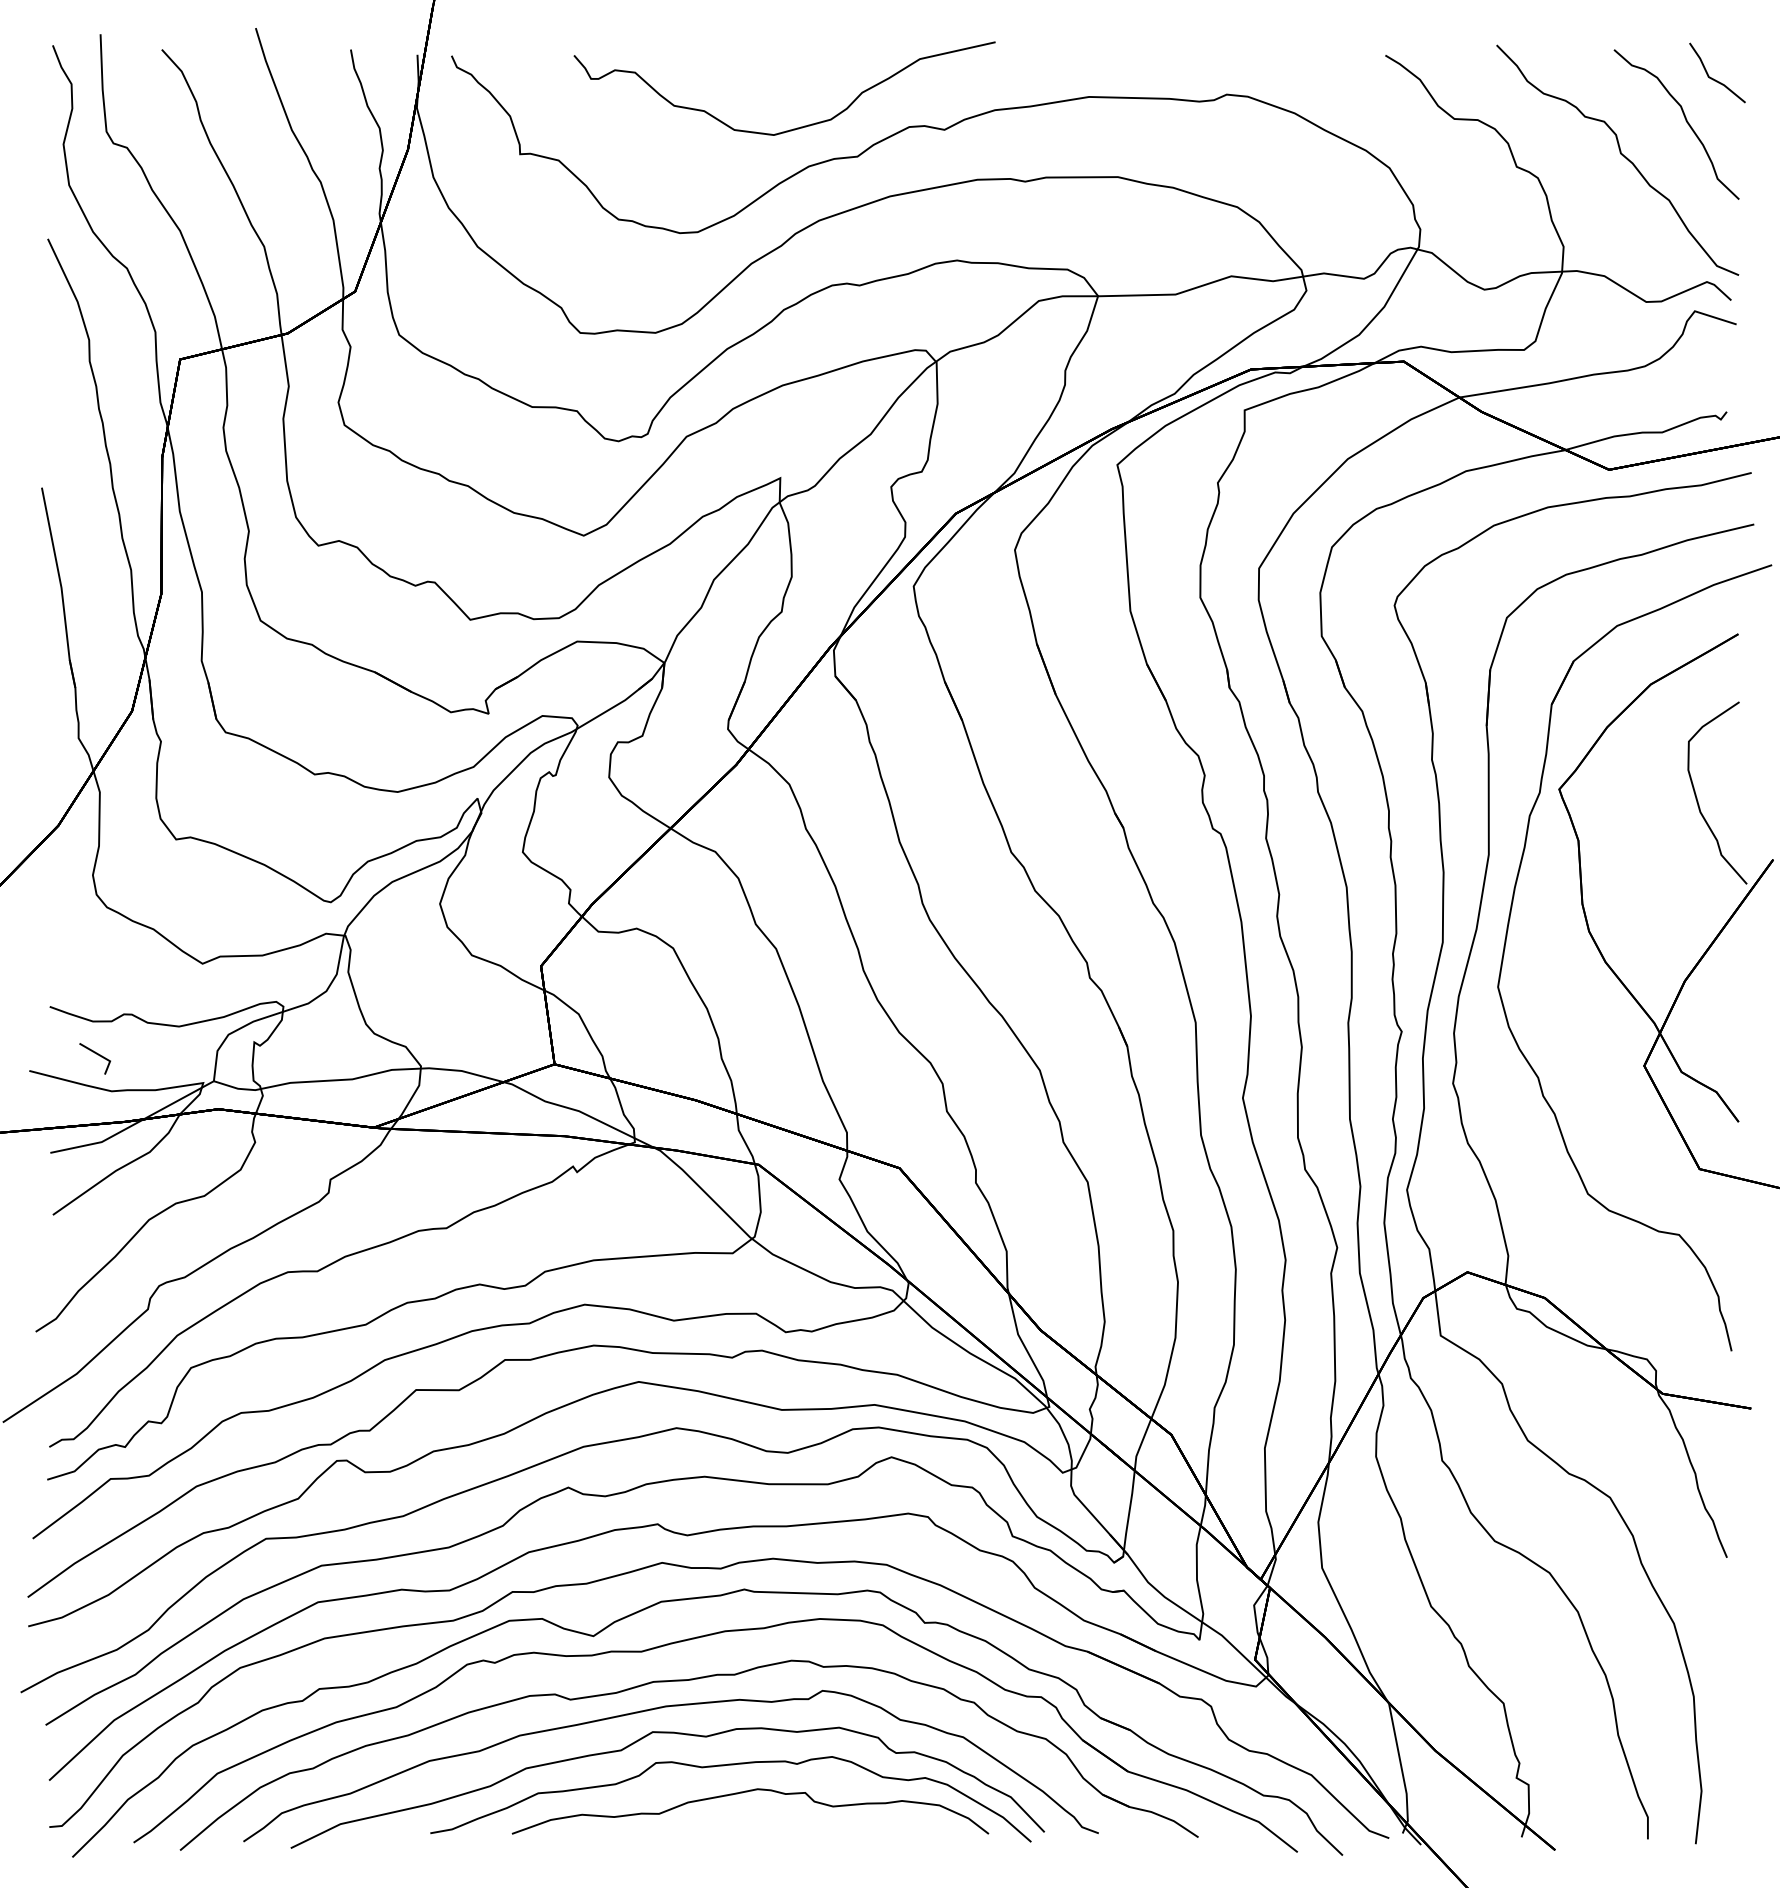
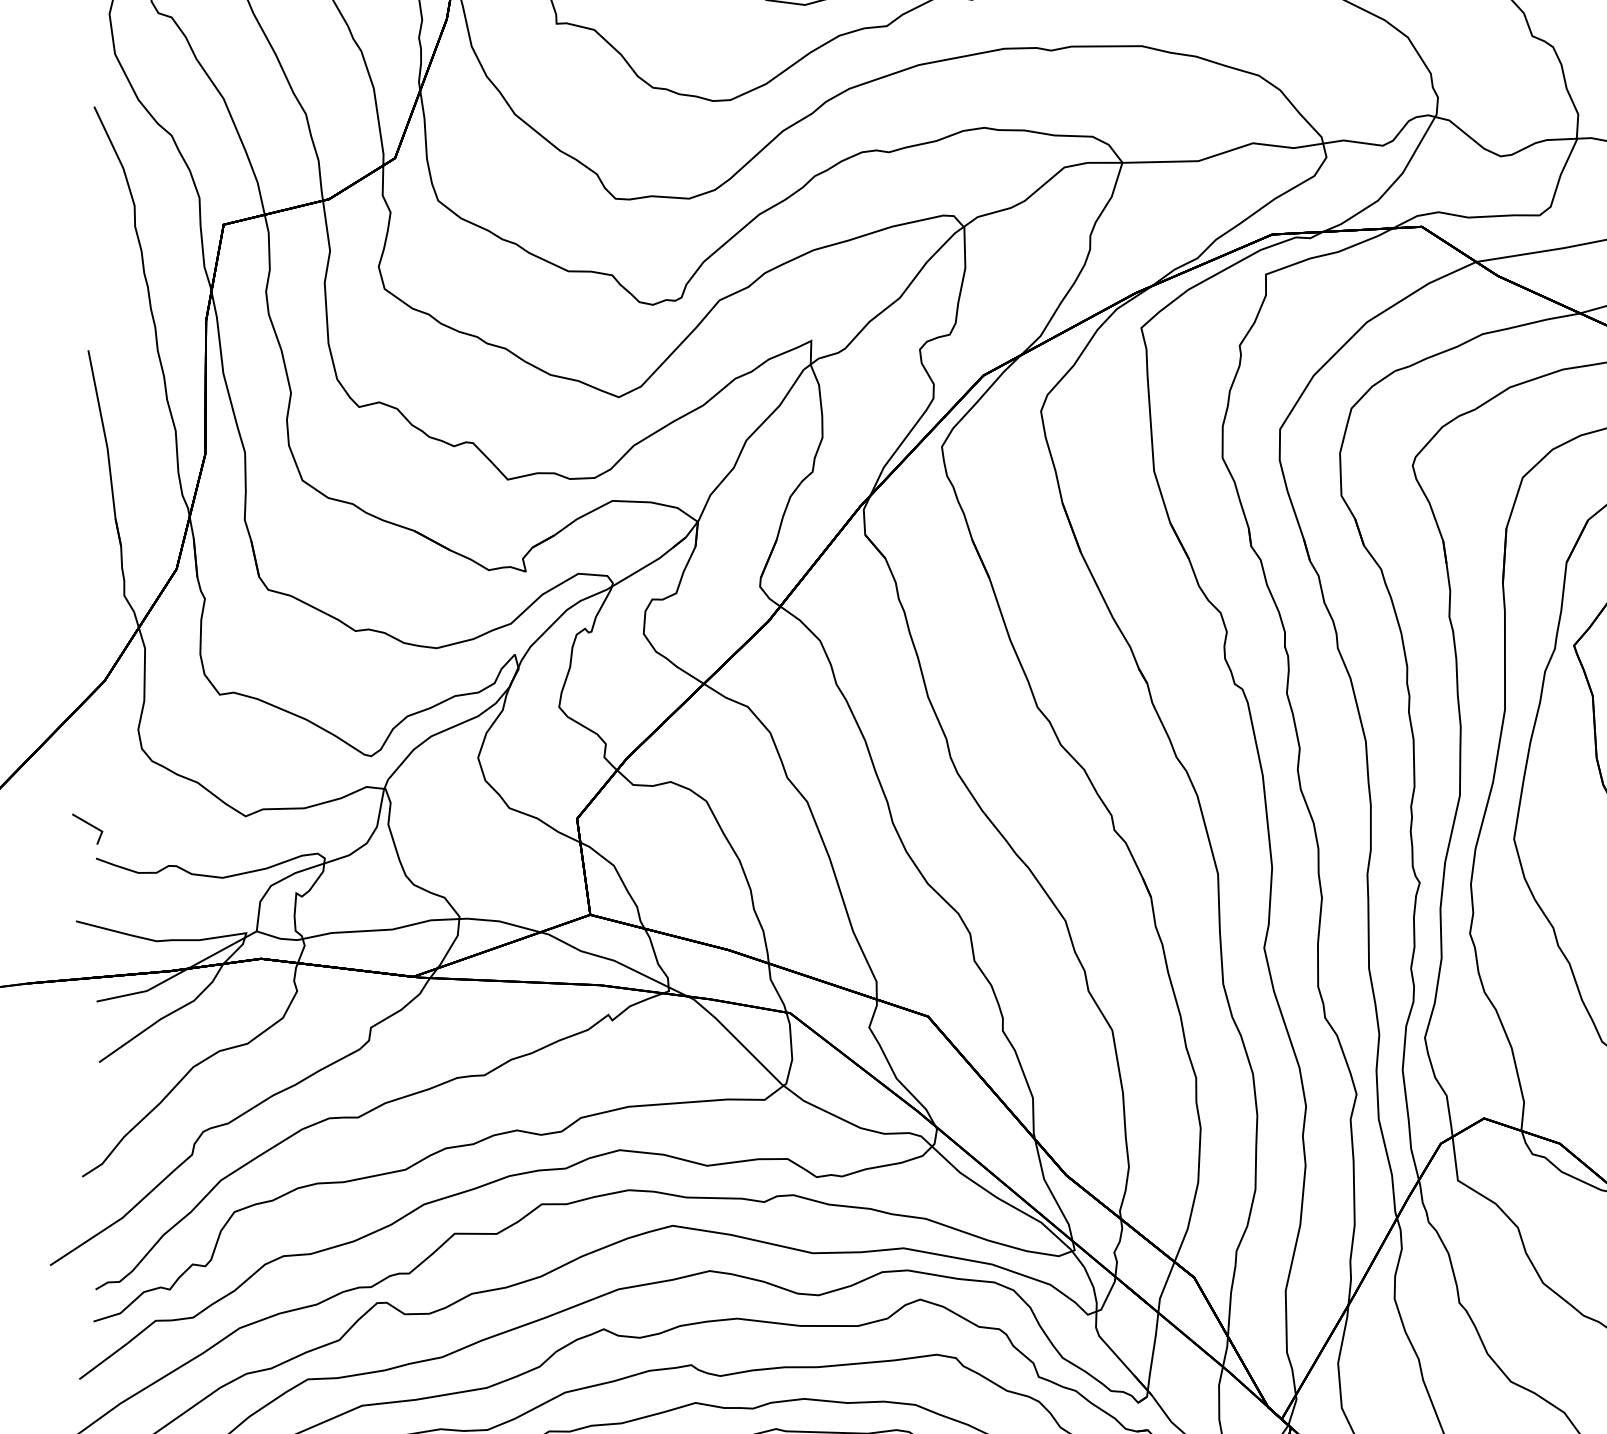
line: (96, 1054) -> (88, 824), moved

